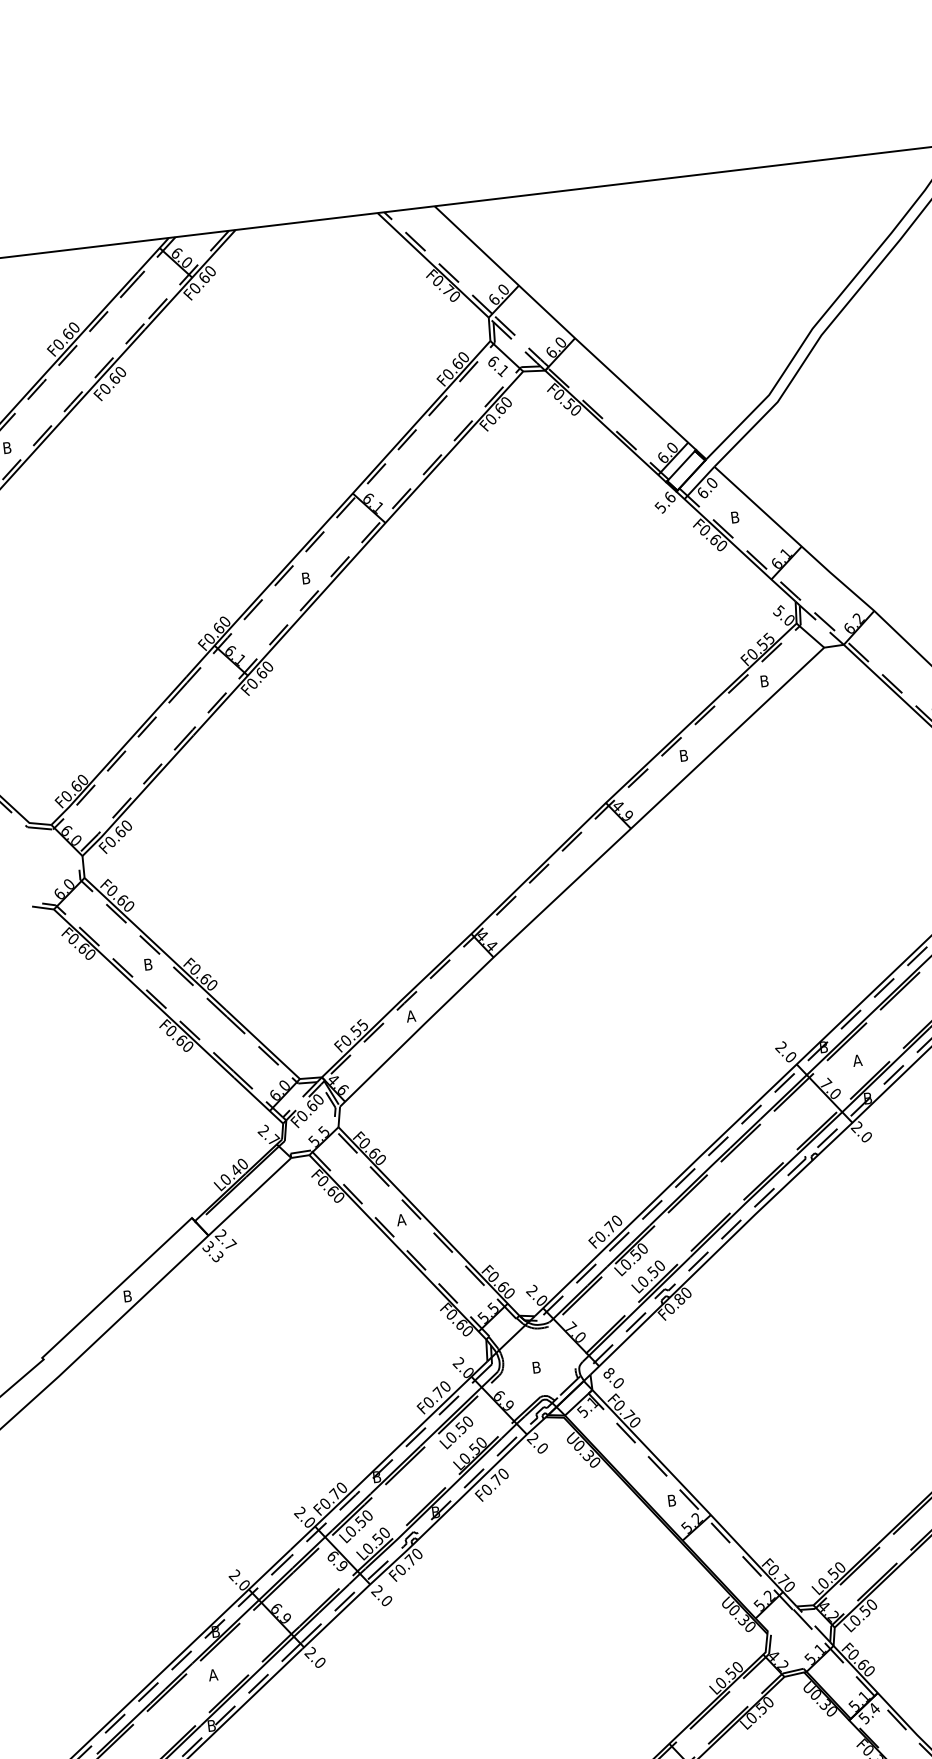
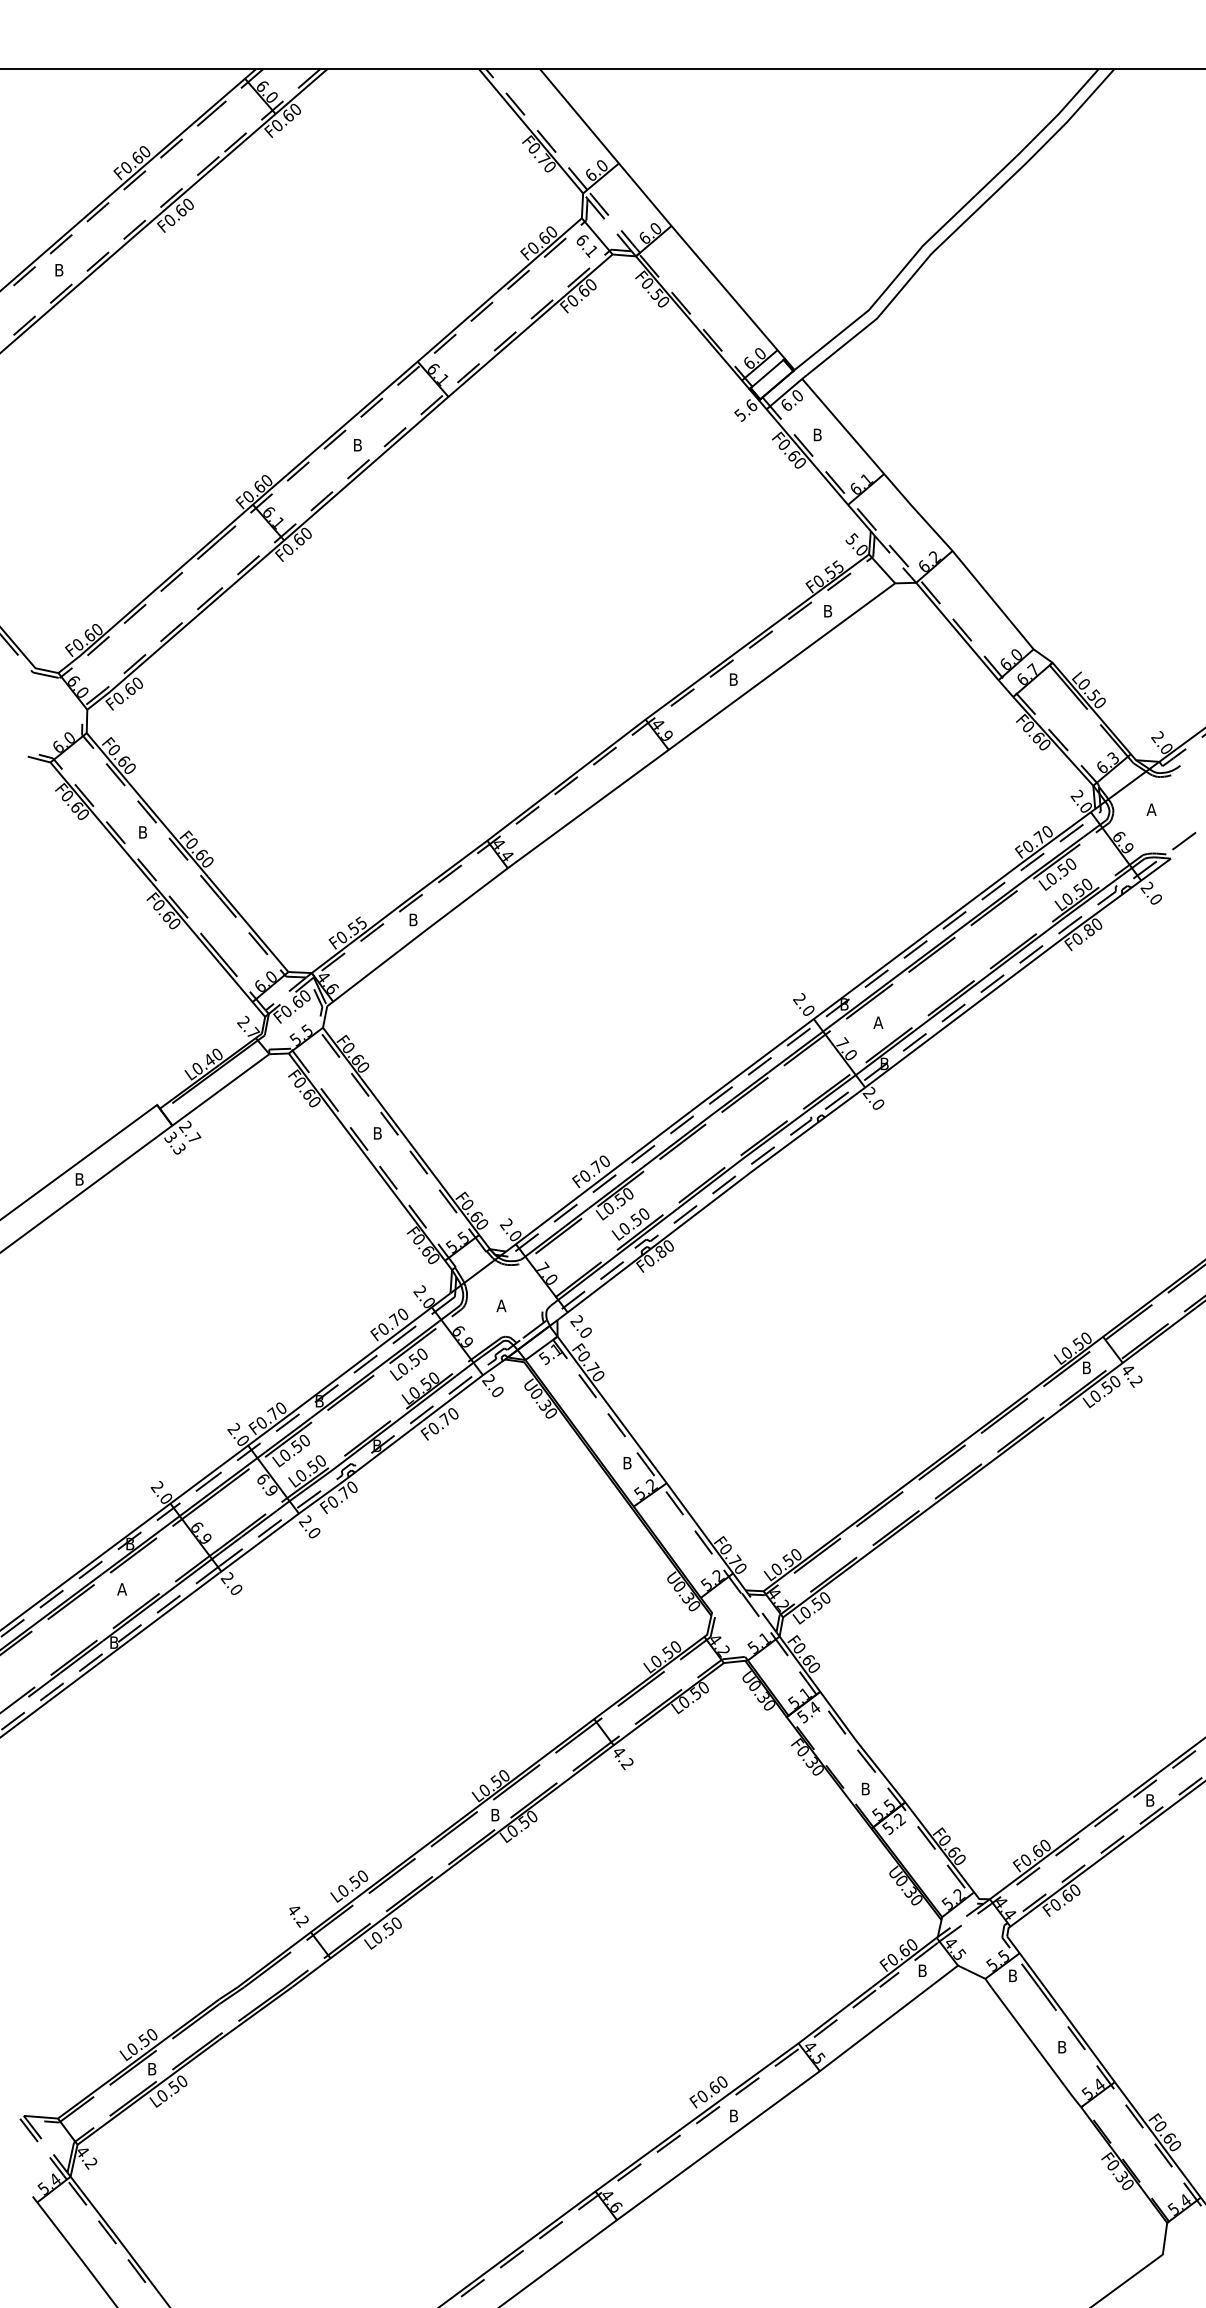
text: (411, 1015) -> (413, 919), A -> B
text: (401, 1220) -> (377, 1133), A -> B
text: (536, 1367) -> (501, 1305), B -> A
text: (608, 1372) -> (576, 1320), 8.0 -> 2.0

